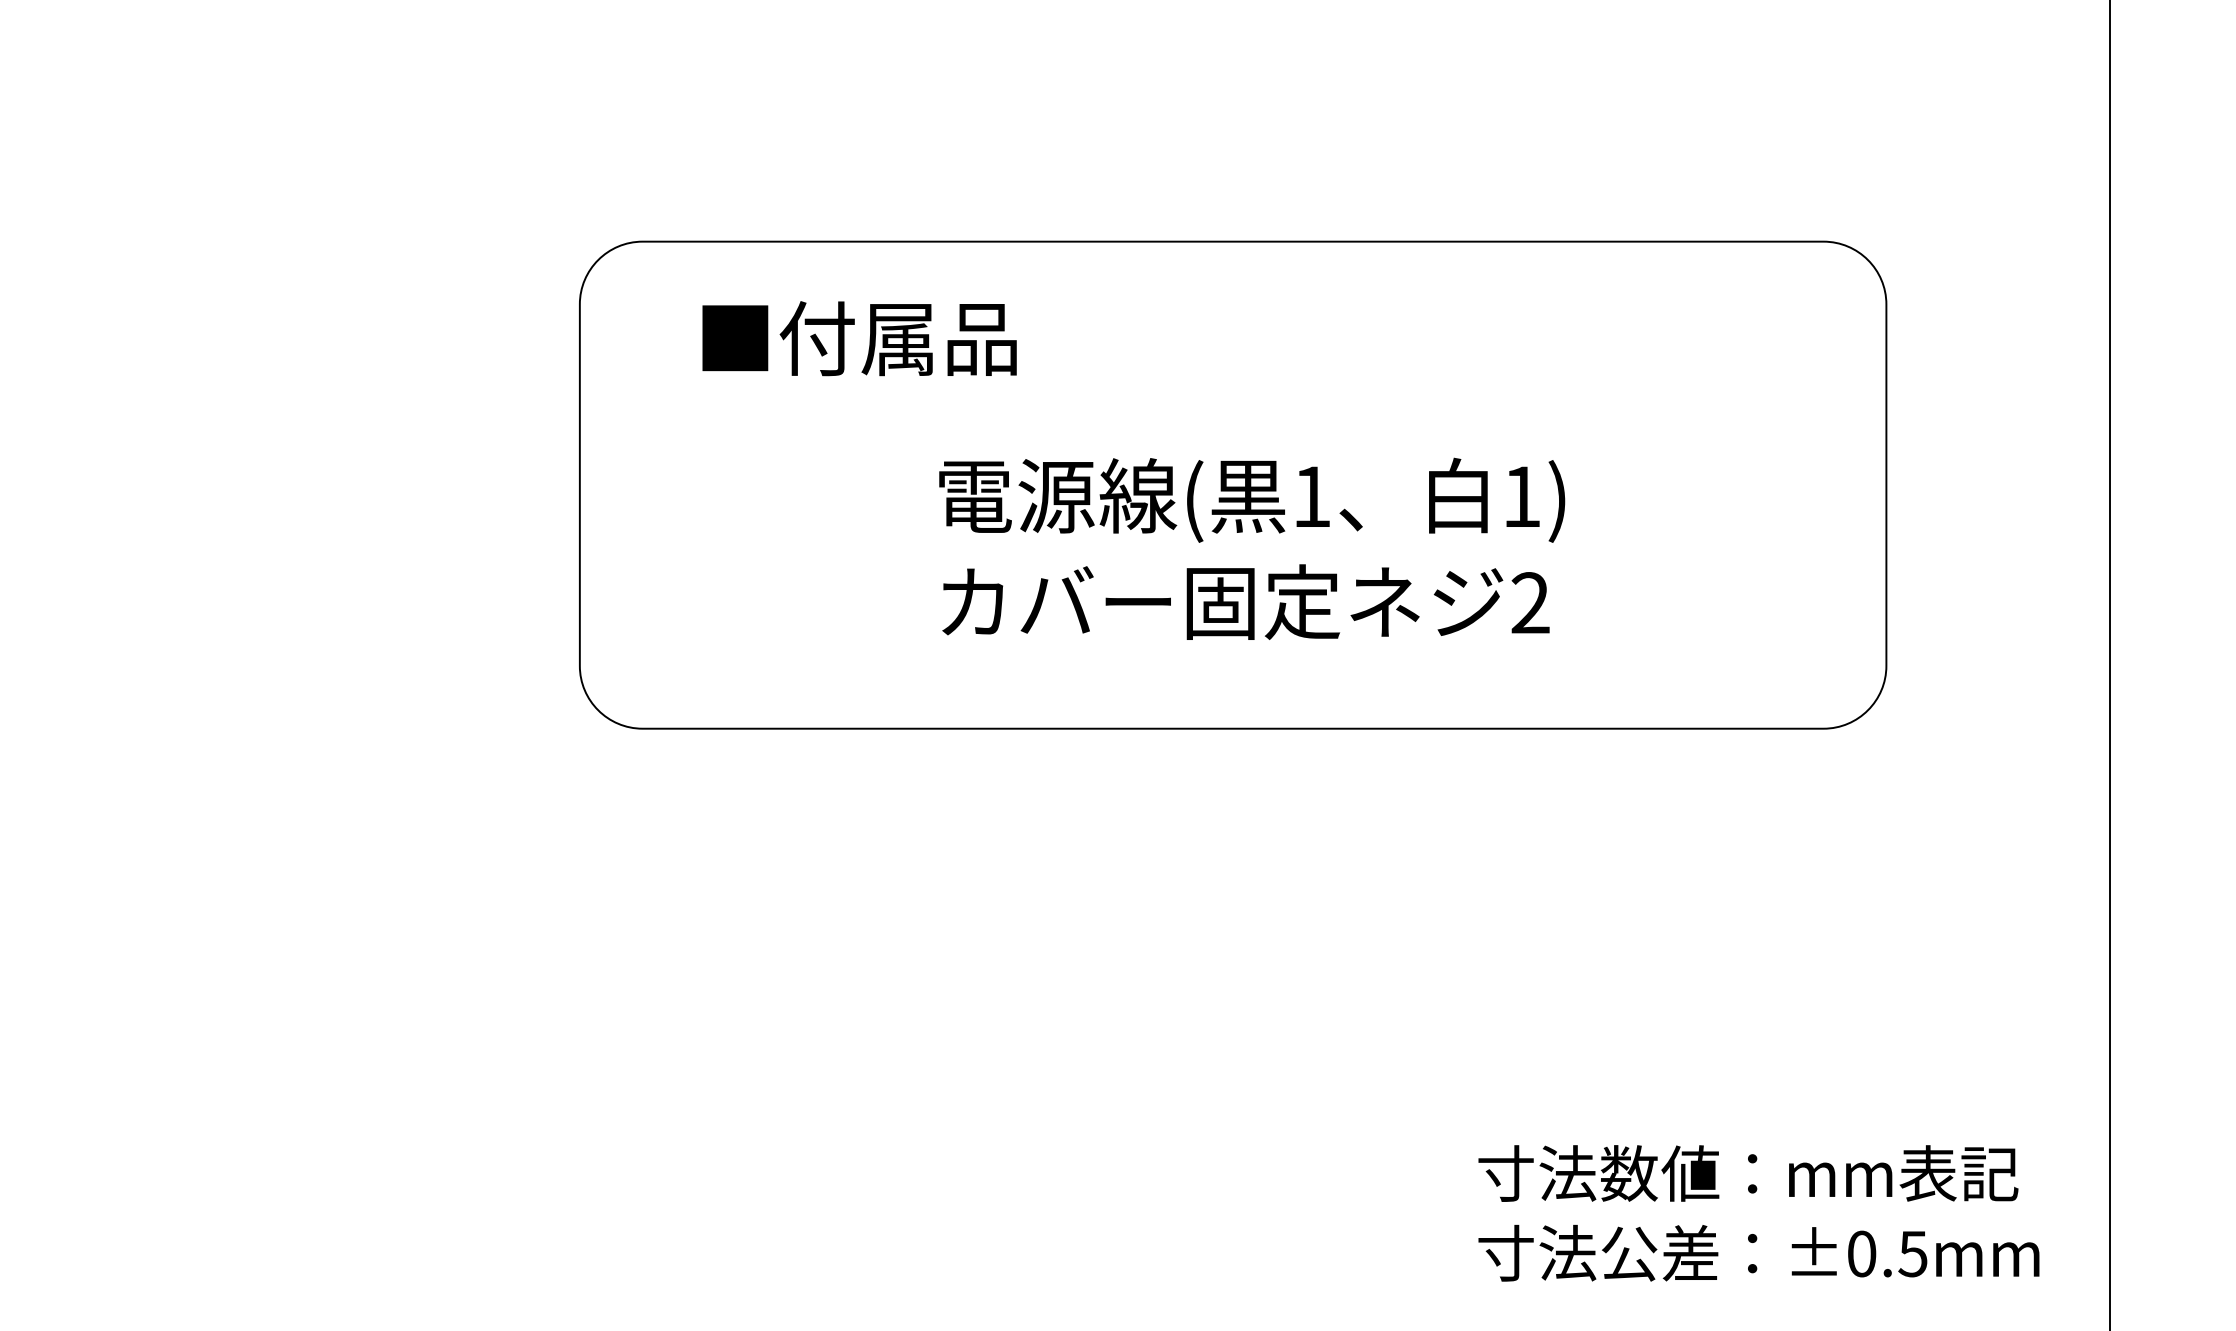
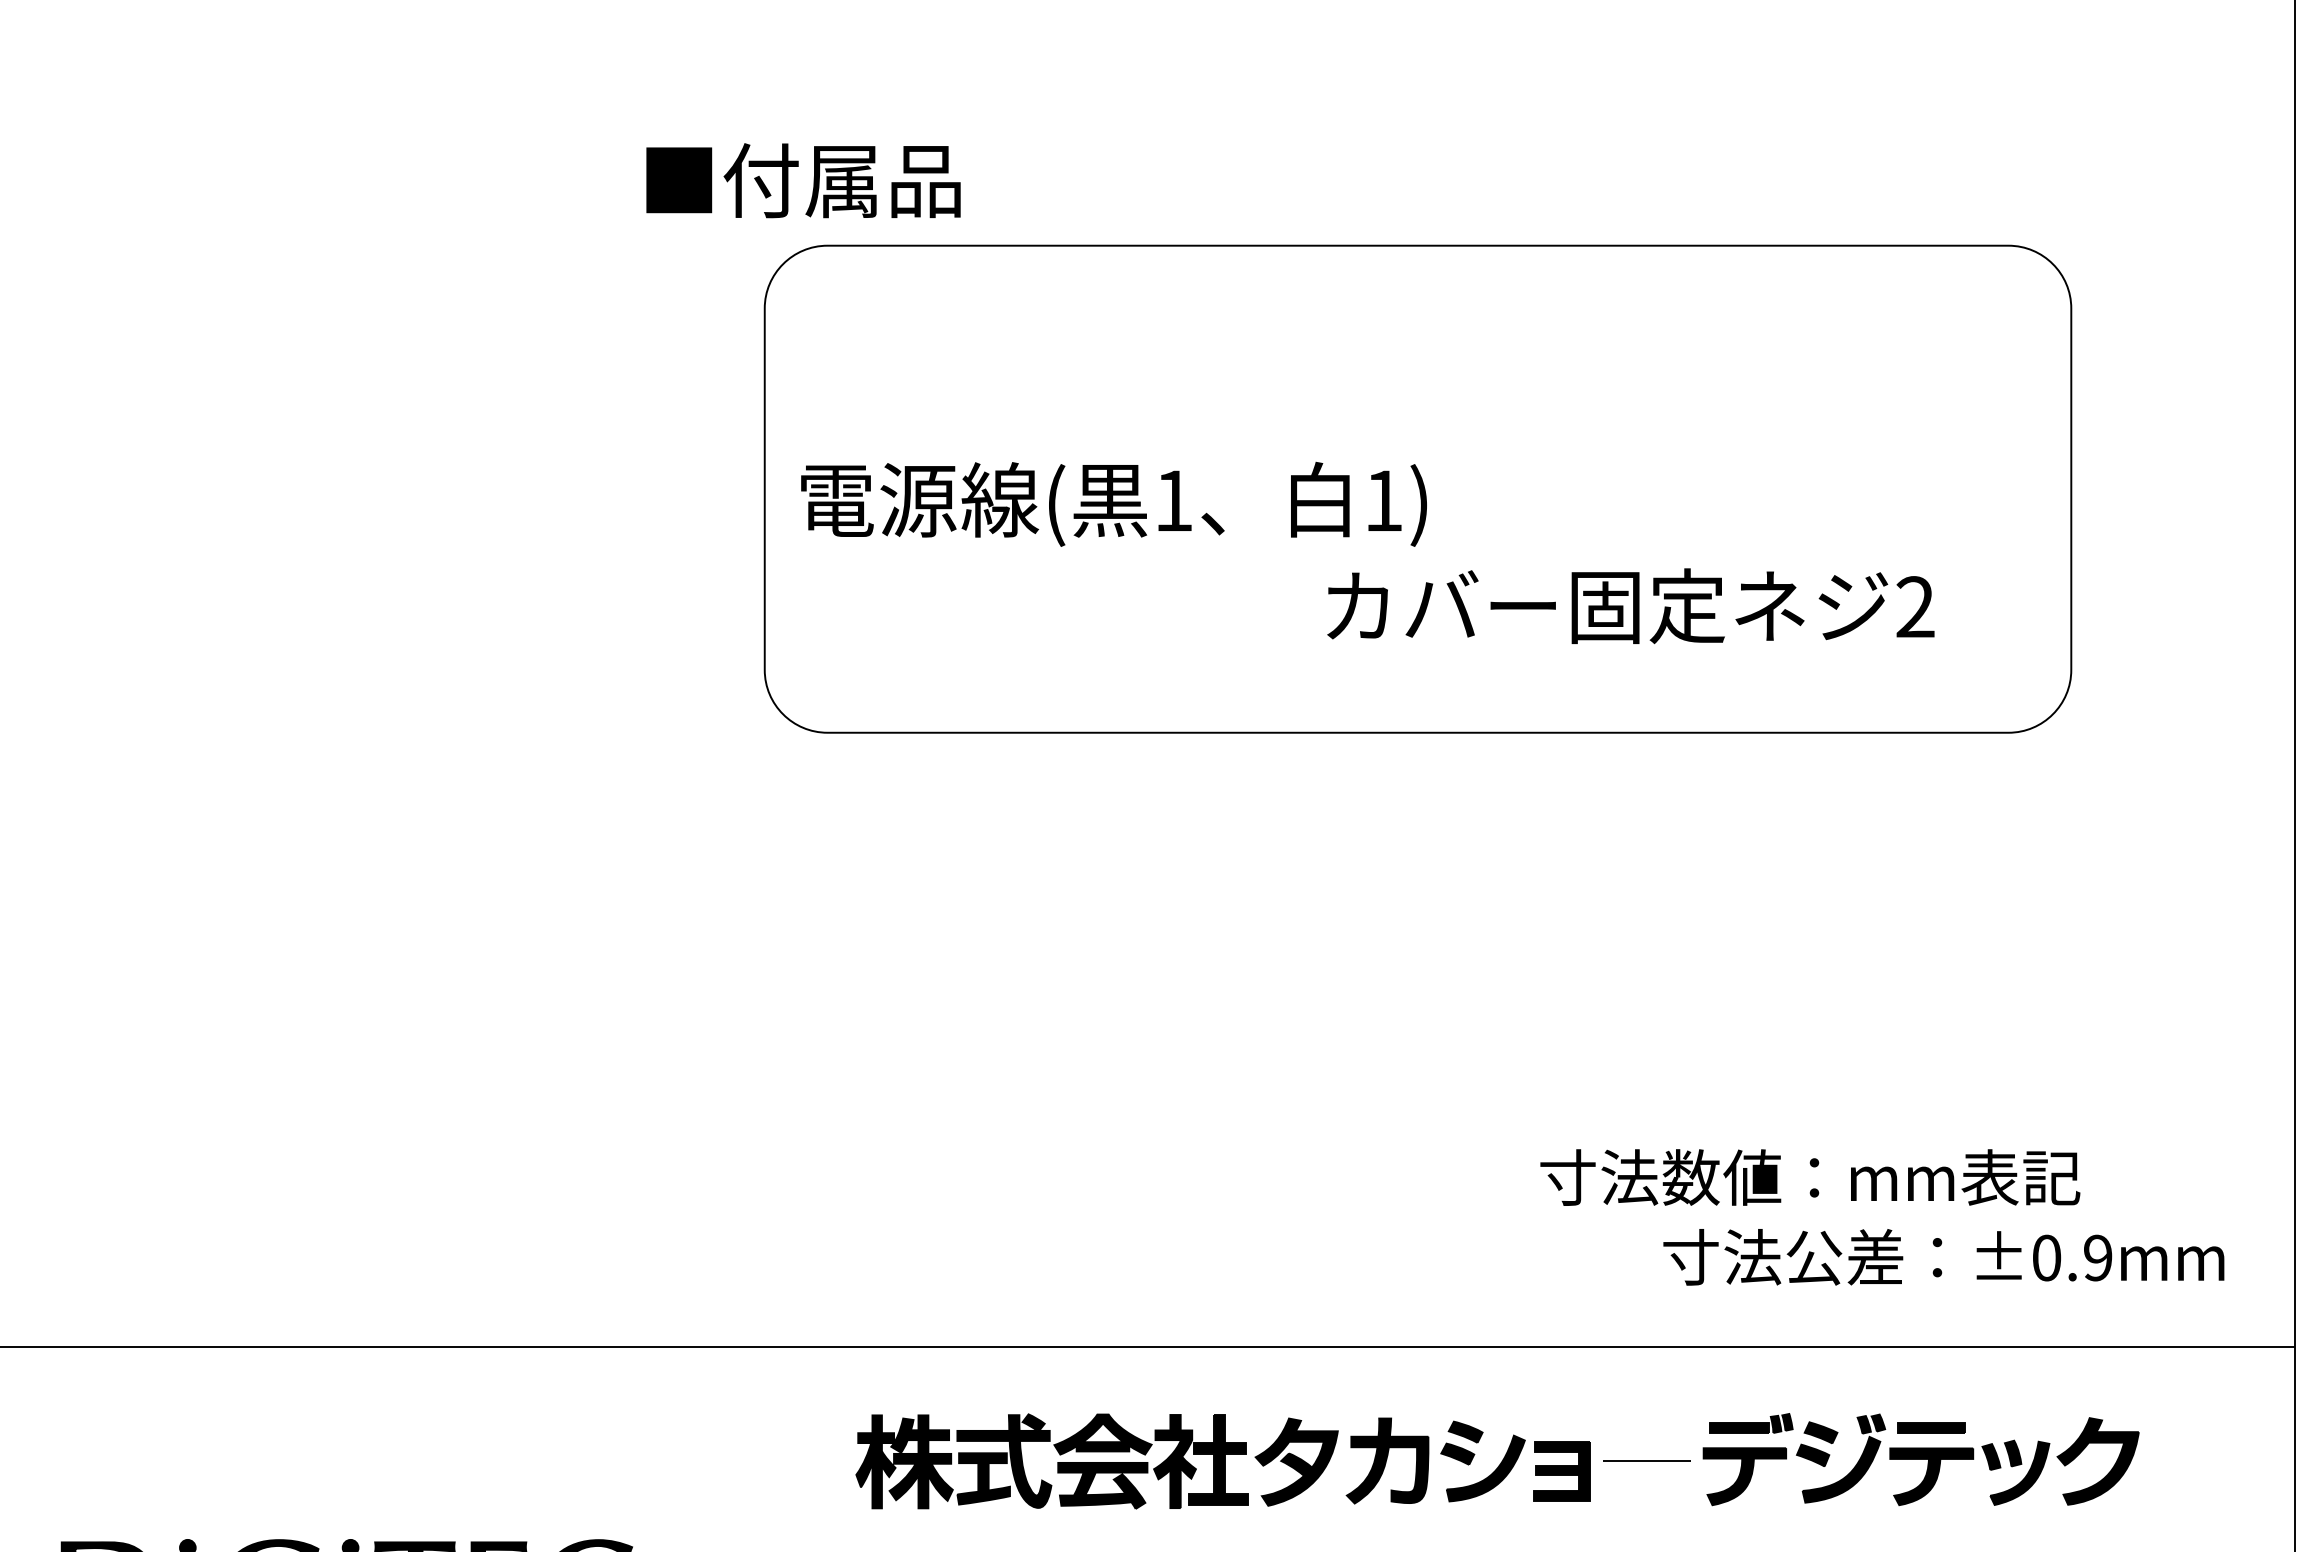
text: (859, 338) -> (803, 180), moved
text: (1251, 499) -> (1113, 503), moved
text: (1245, 602) -> (1630, 606), moved
text: (1748, 1173) -> (1810, 1177), moved
text: (1912, 1253) -> (2097, 1257), ±0.5mm -> ±0.9mm

